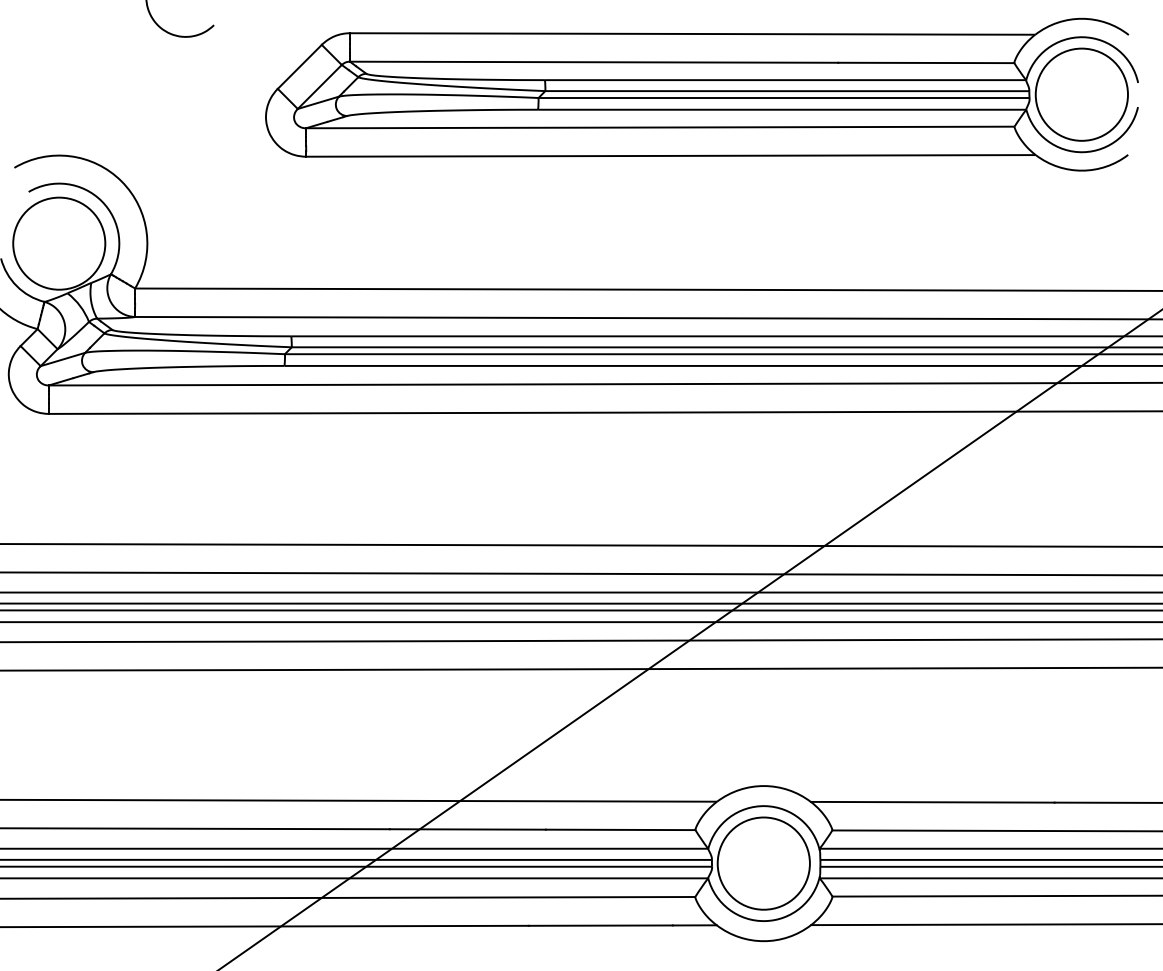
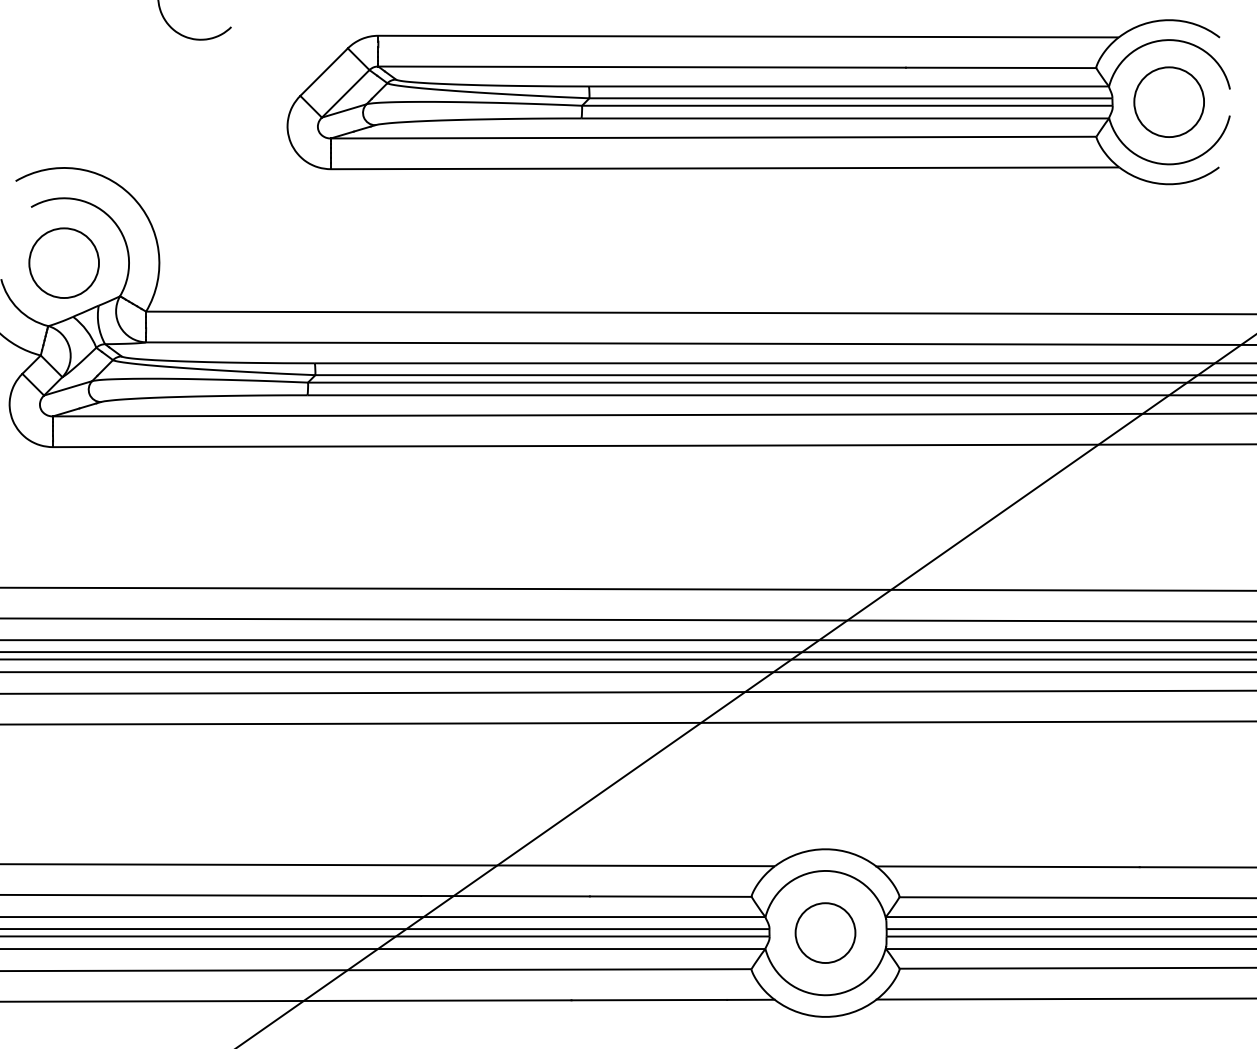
circle: (1082, 94) -> (1169, 102), size x0.7
circle: (58, 243) -> (63, 262), size x0.7
circle: (763, 863) -> (825, 932), size x0.6

